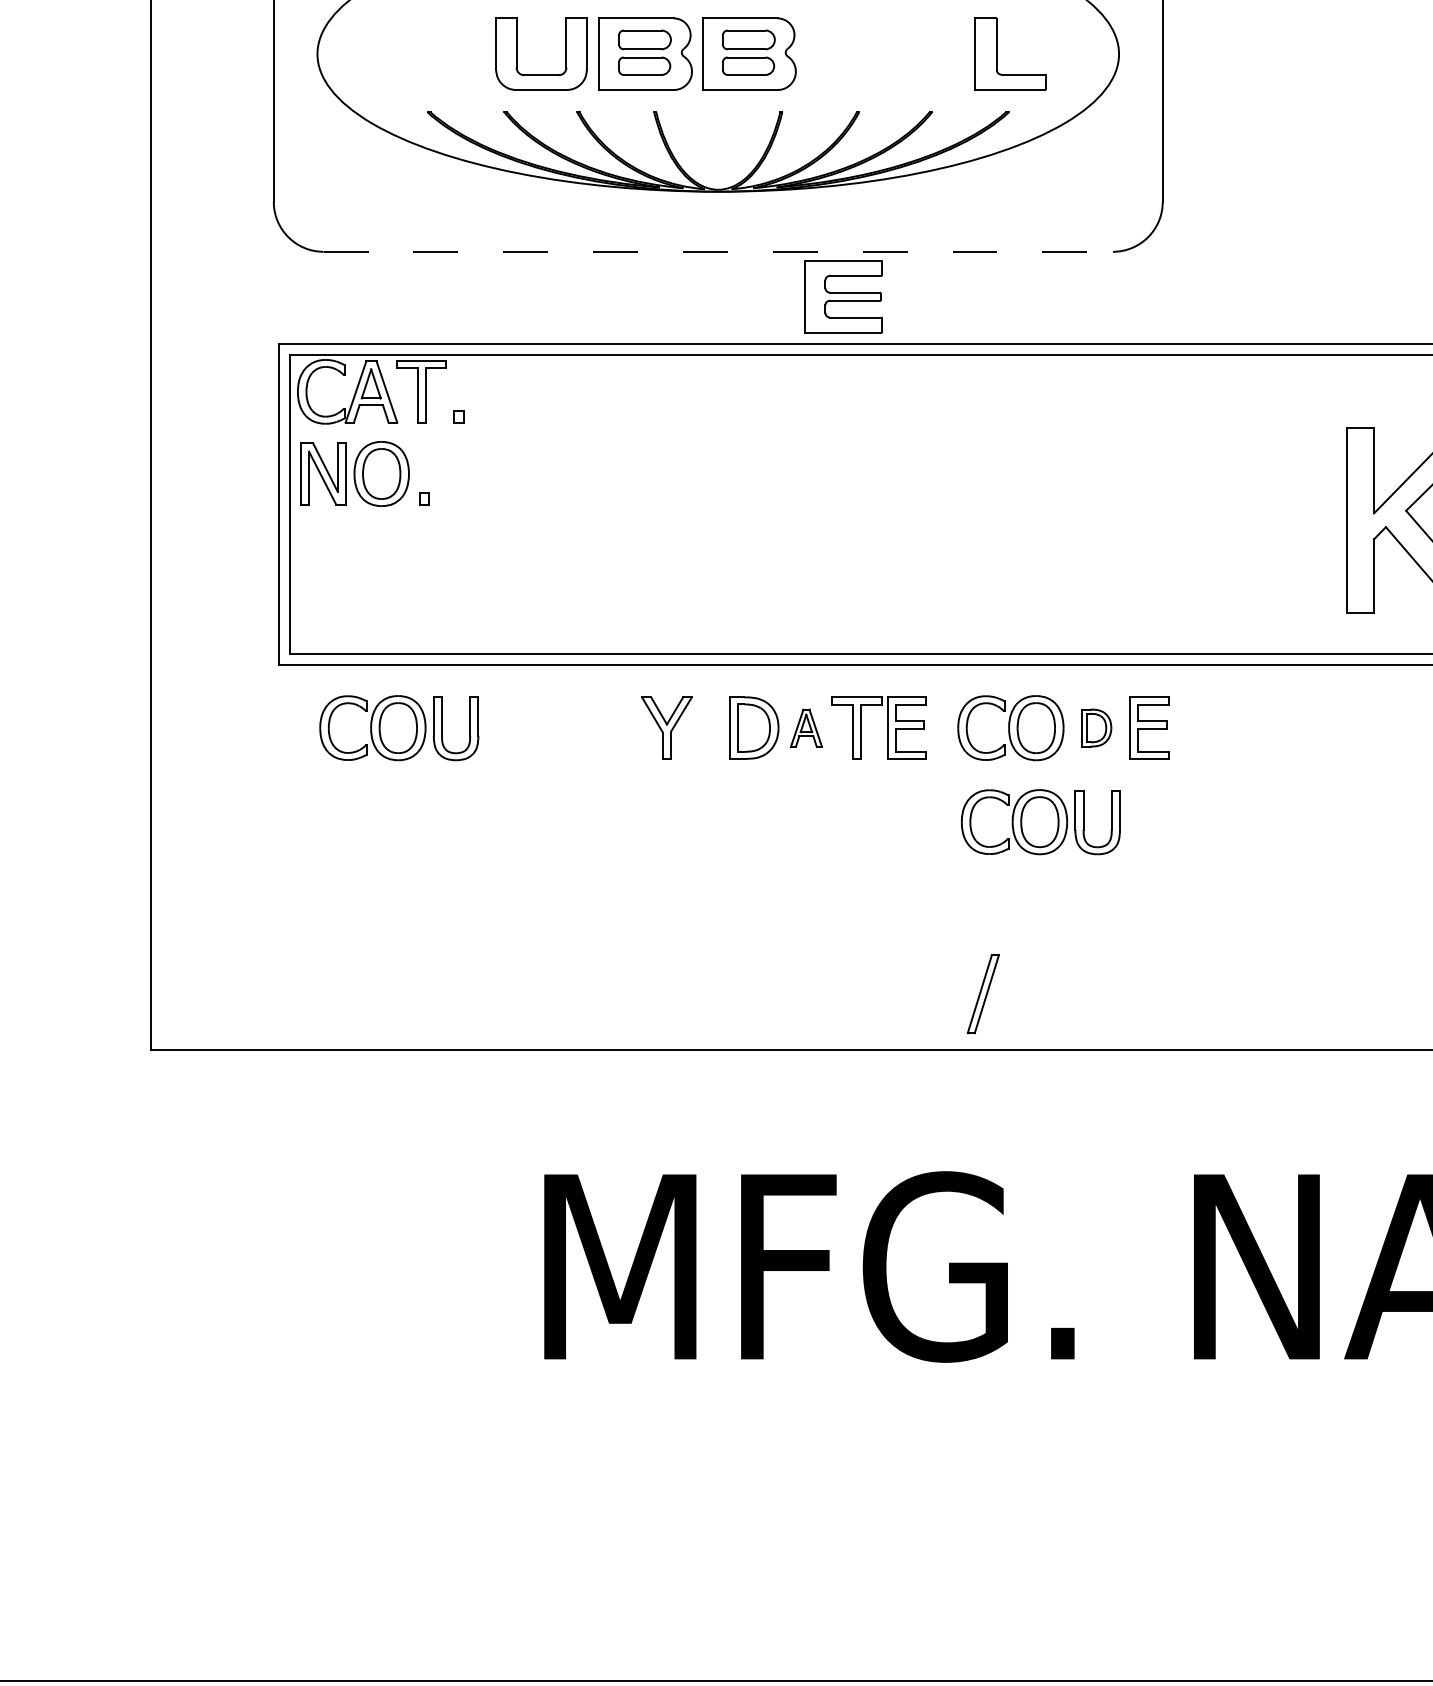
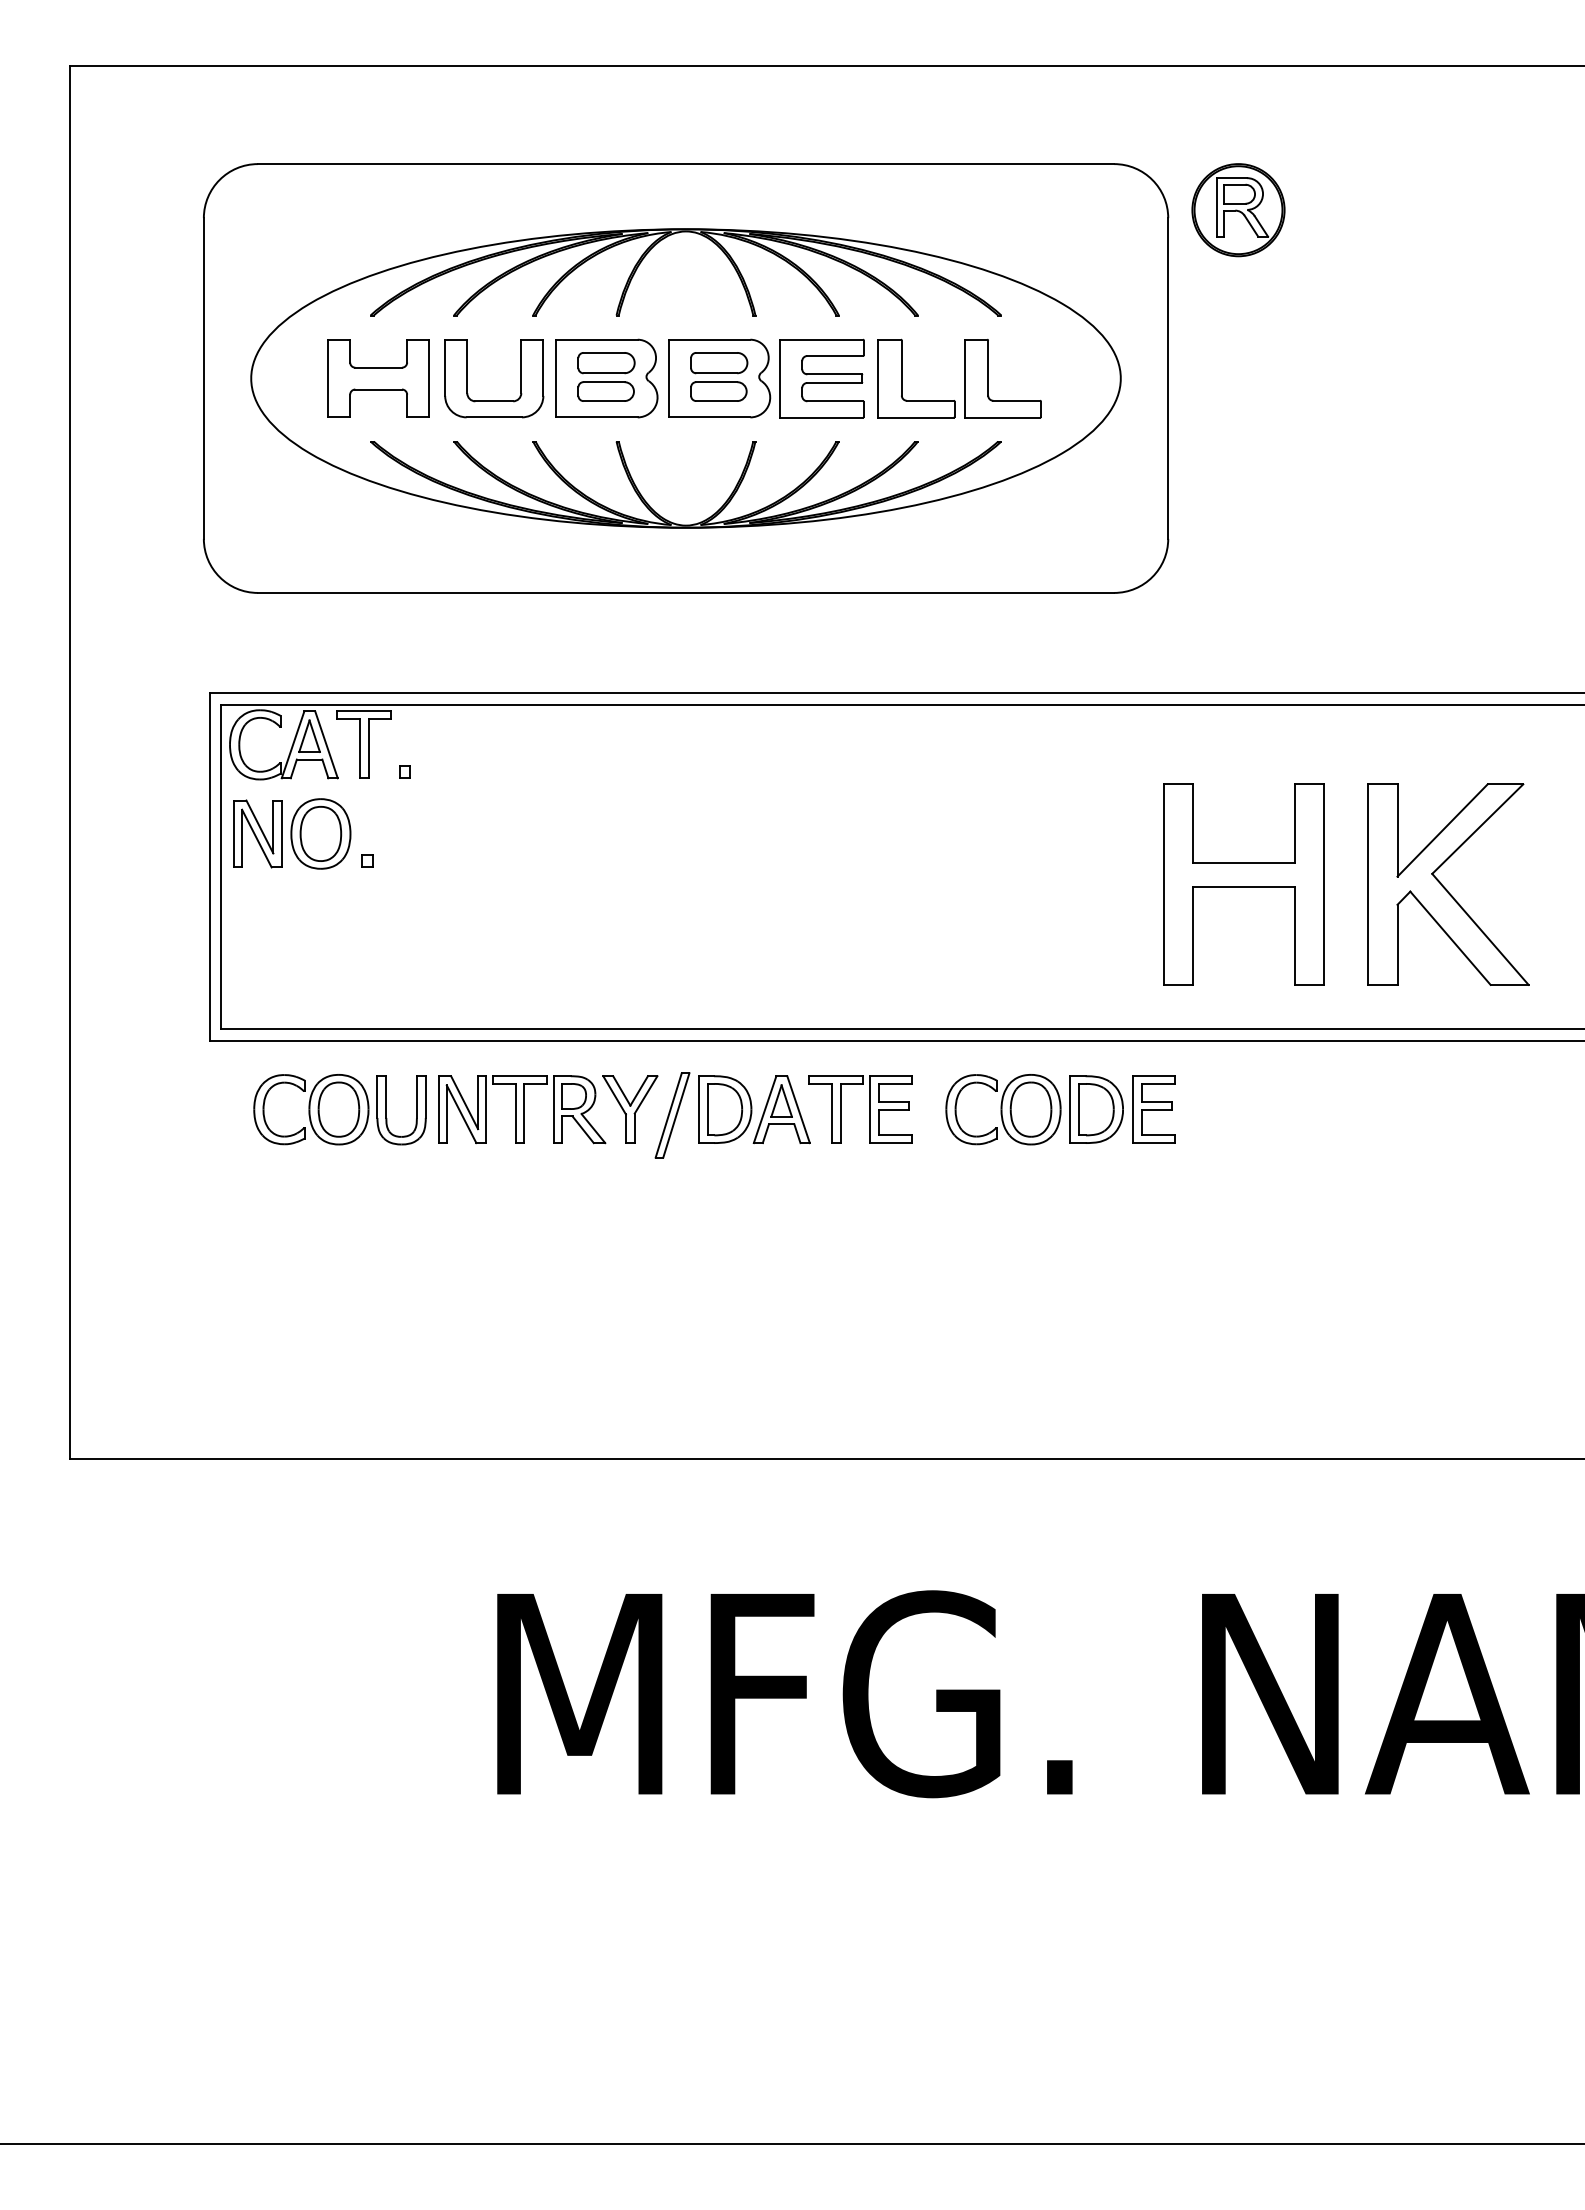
part: (434, 54) -> (378, 378), added
part: (917, 54) -> (902, 378), added
line: (718, 251) -> (686, 592), dashed -> solid
part: (843, 296) -> (821, 378), moved
part: (1232, 520) -> (1243, 884), added
part: (567, 727) -> (522, 1109), added
part: (806, 727) -> (781, 1109), size x1.67
part: (1096, 727) -> (1096, 1109), size x1.67
part: (1040, 822) -> (1035, 1211), removed
part: (983, 994) -> (672, 1115), moved

